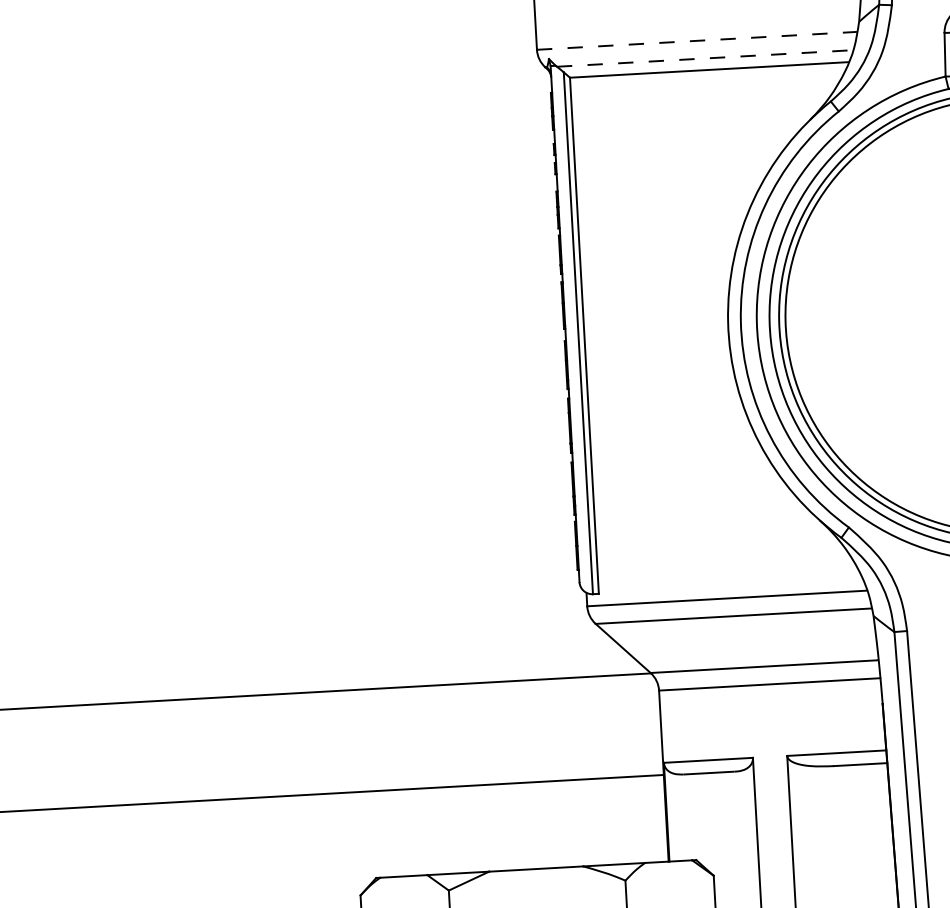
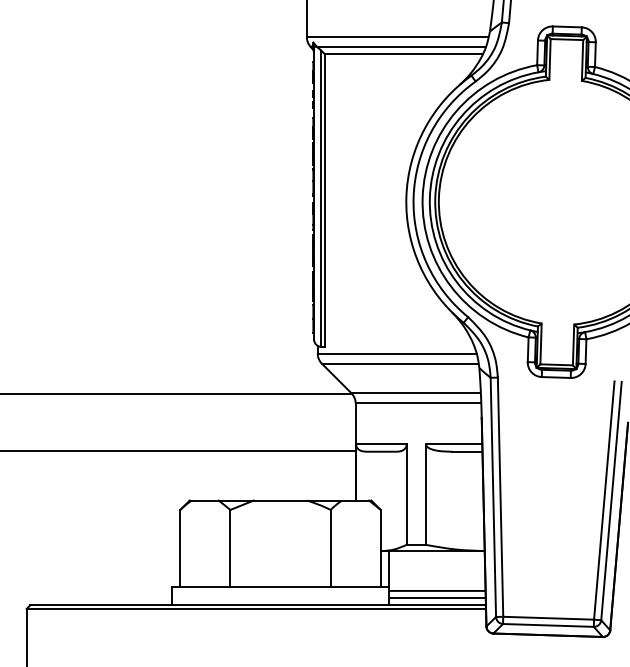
line: (696, 41) -> (397, 37), dashed -> solid
line: (706, 58) -> (402, 47), dashed -> solid

